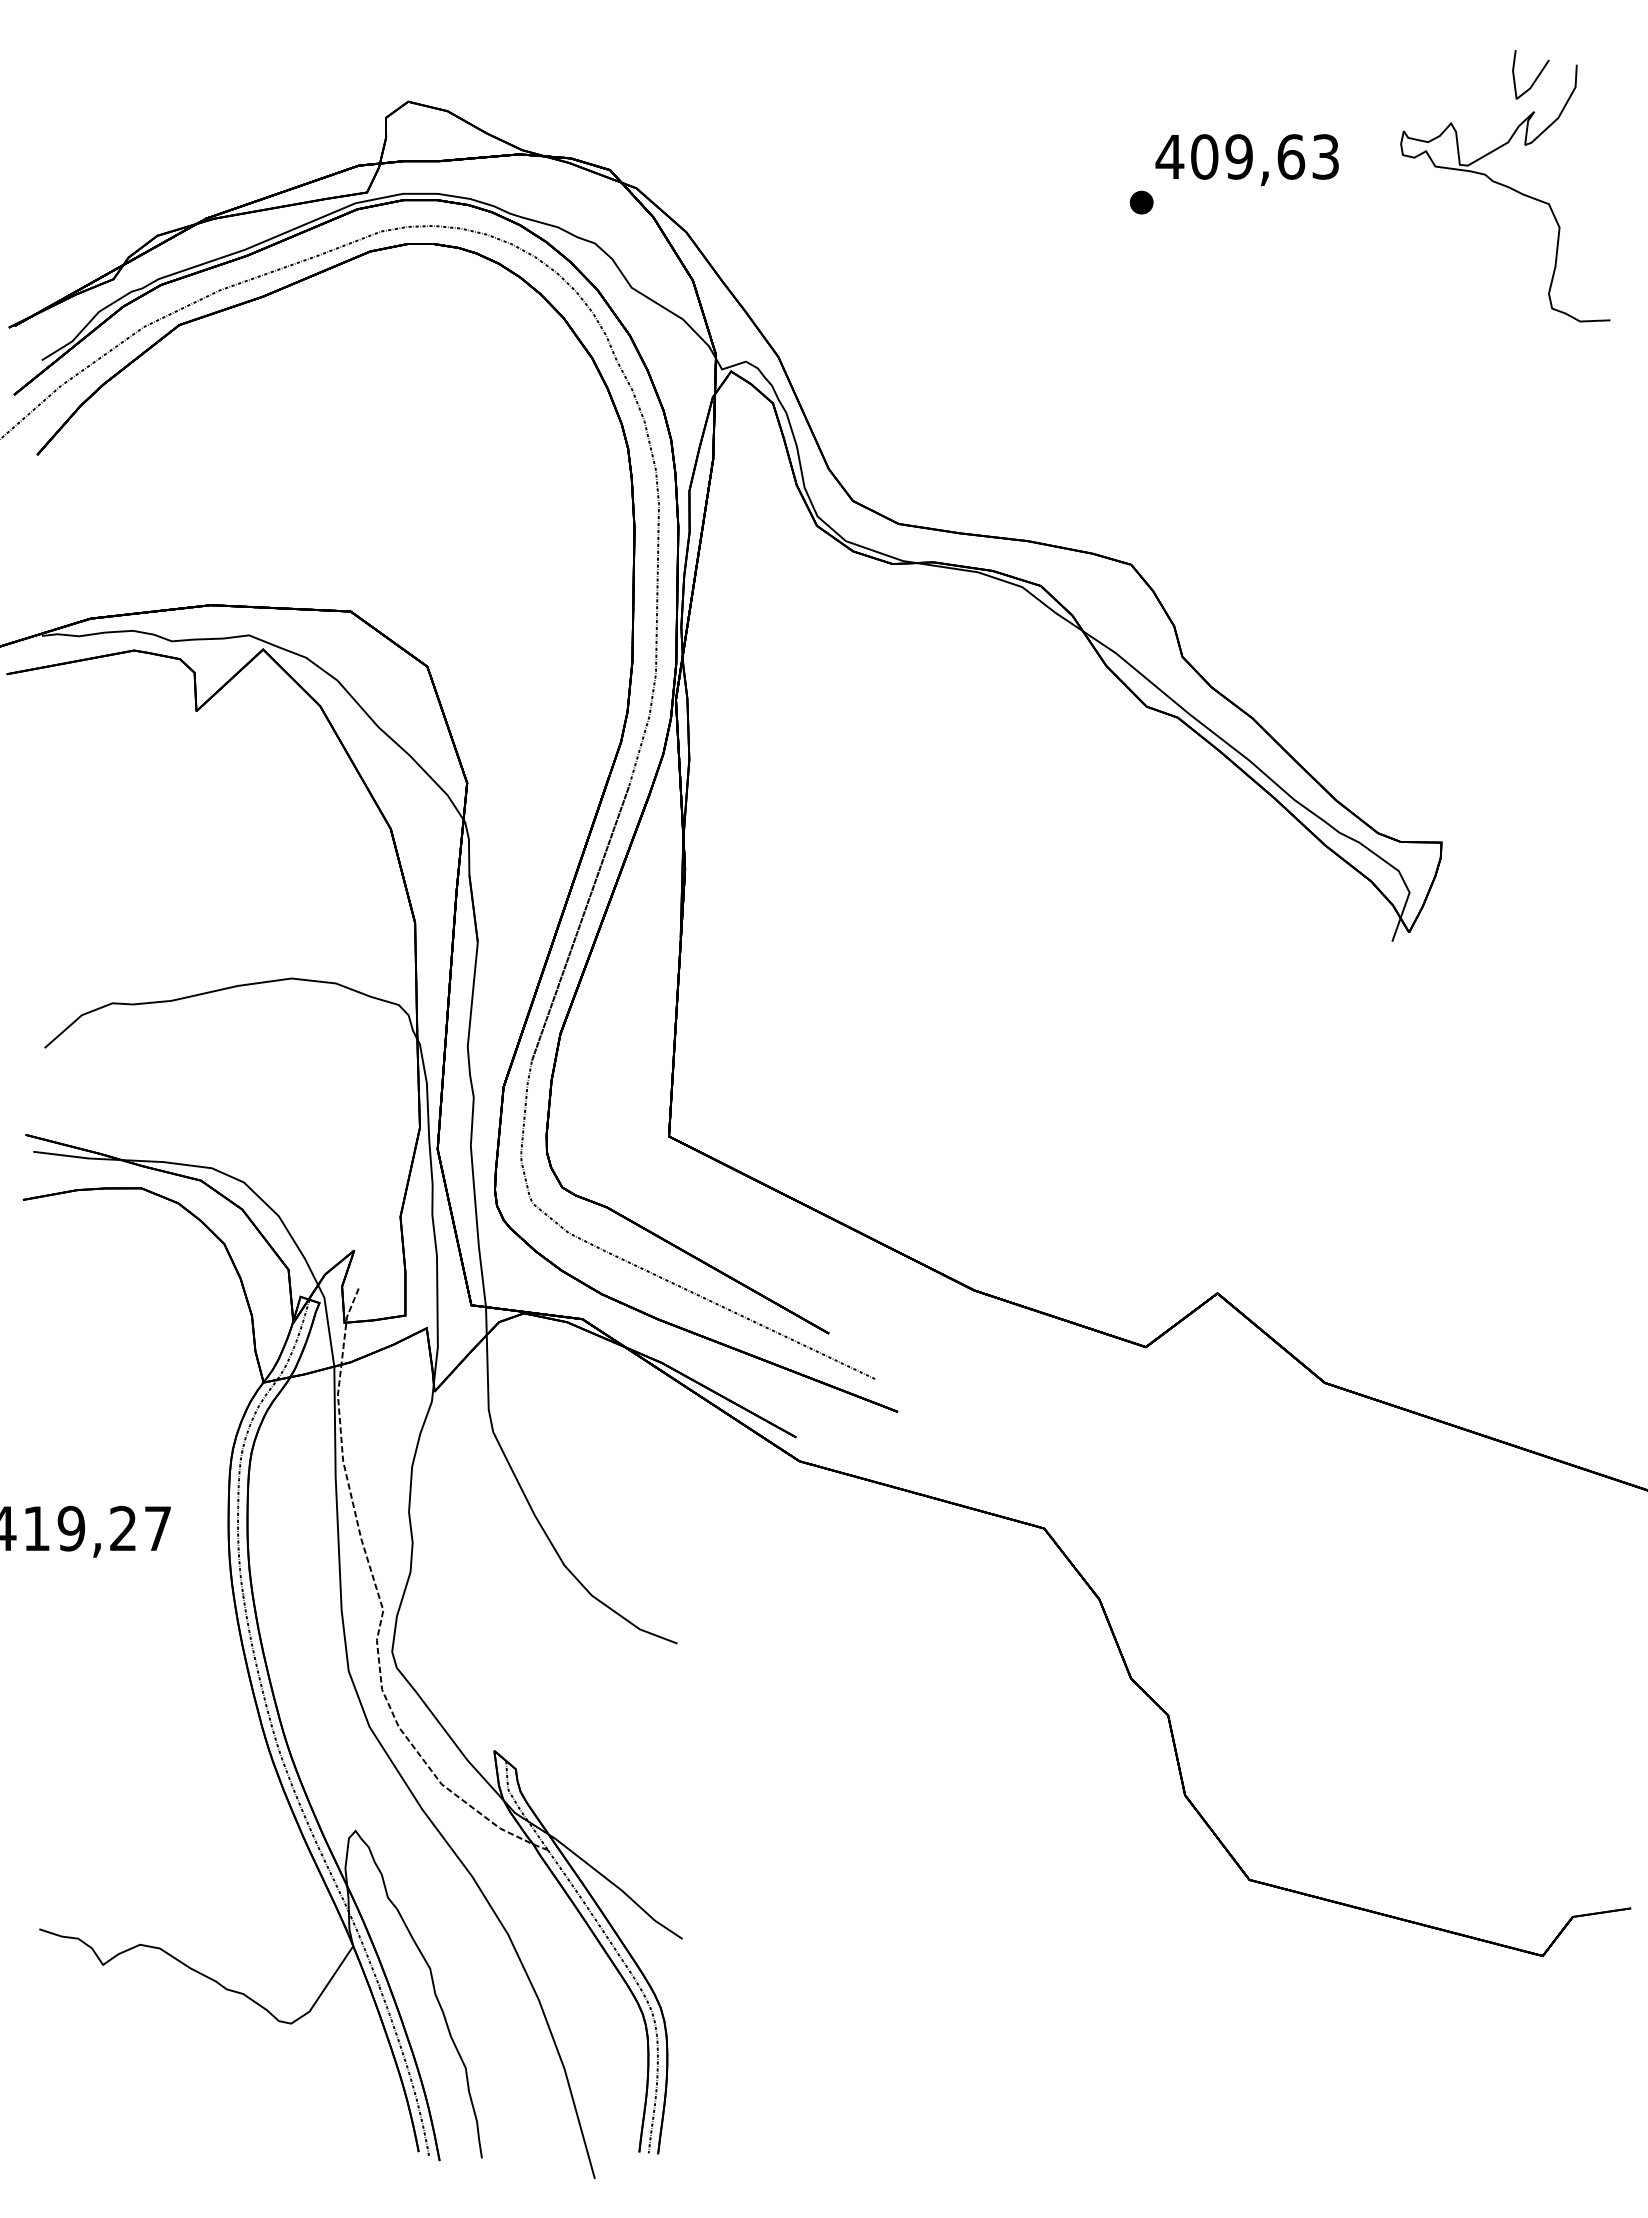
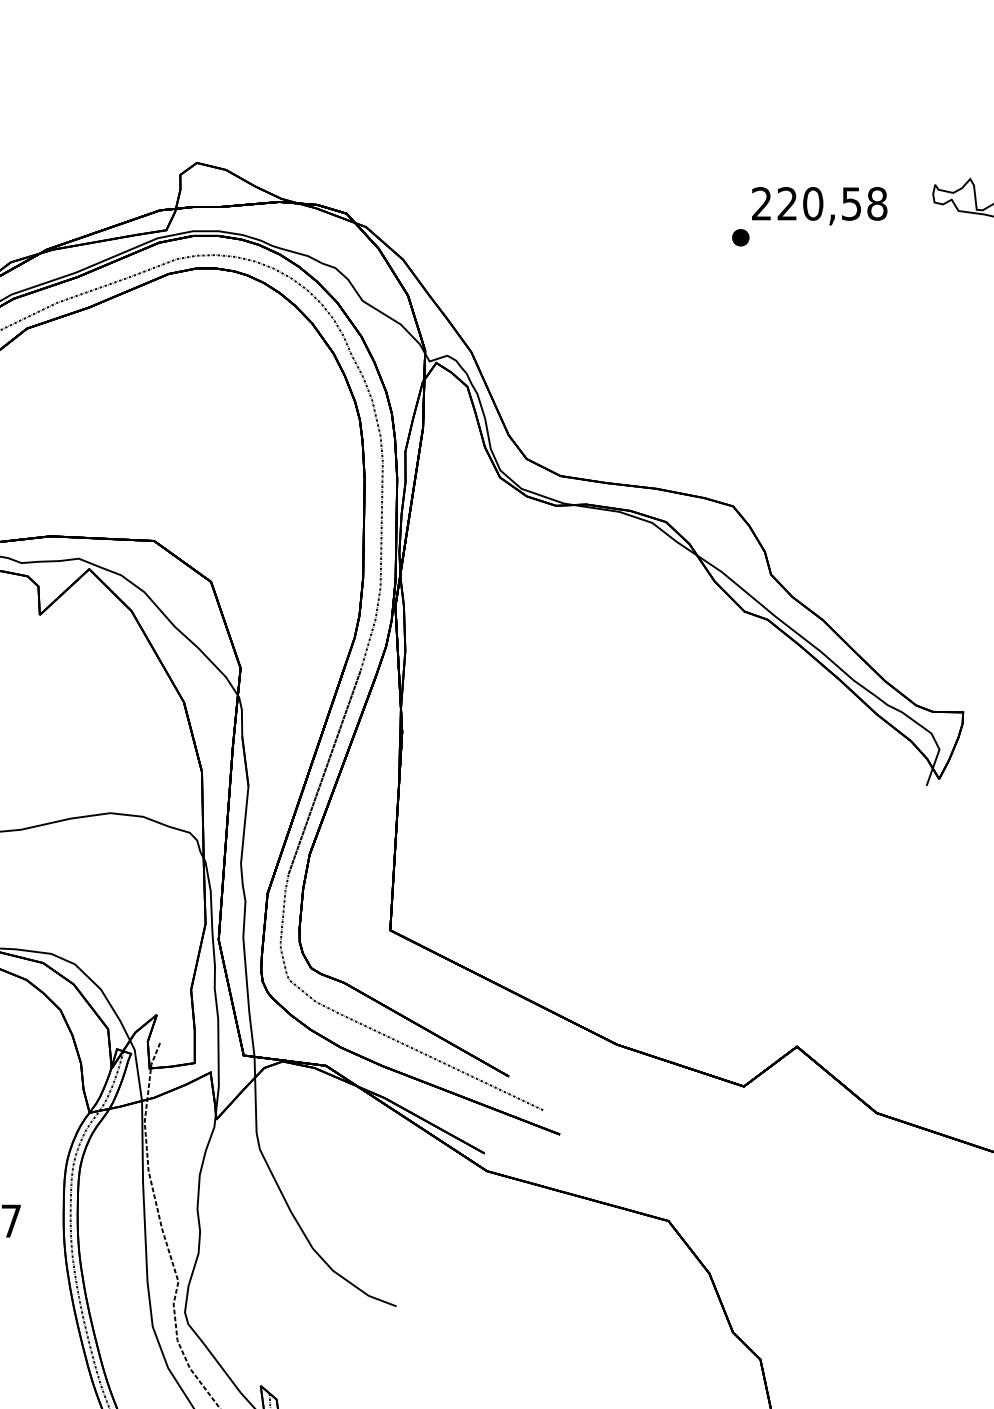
text: (1247, 156) -> (819, 203), 409,63 -> 220,58

